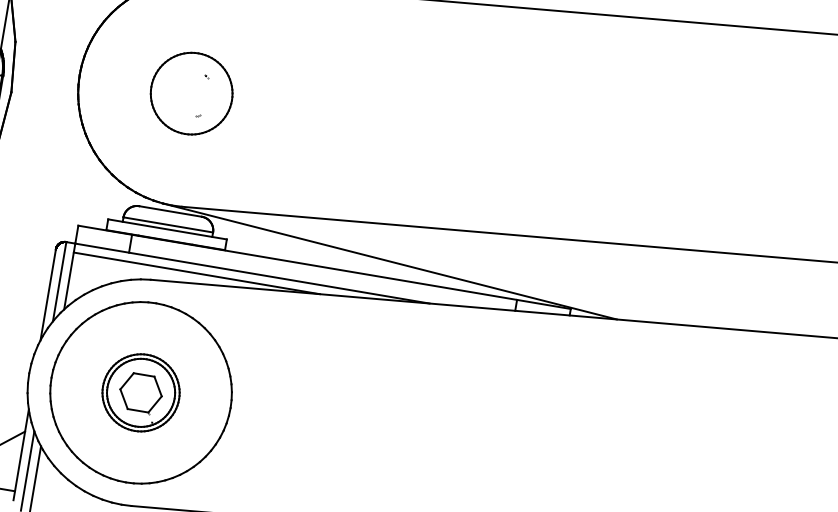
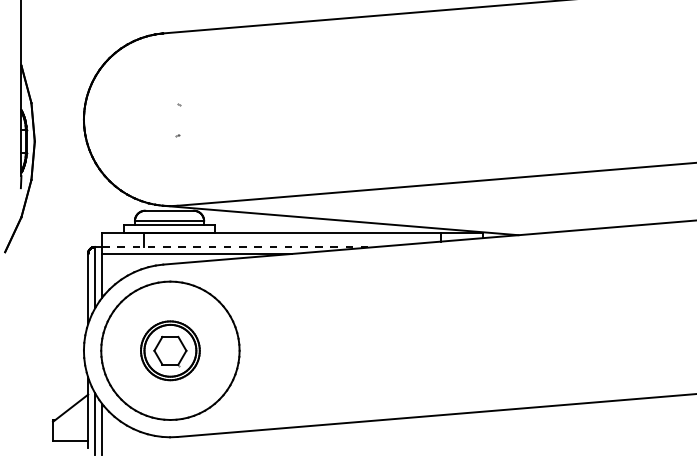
part: (191, 93) -> (170, 119), removed
line: (251, 274) -> (238, 247), solid -> dashed

